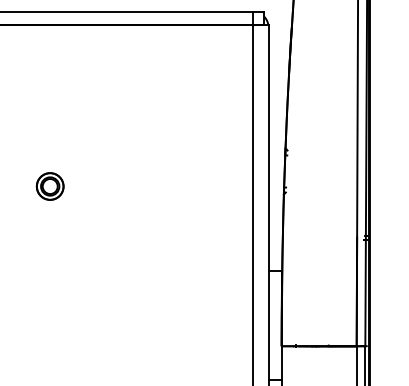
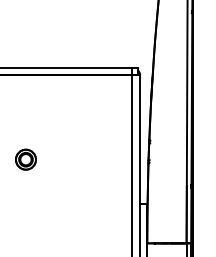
part: (49, 186) -> (25, 159), size x1.43

